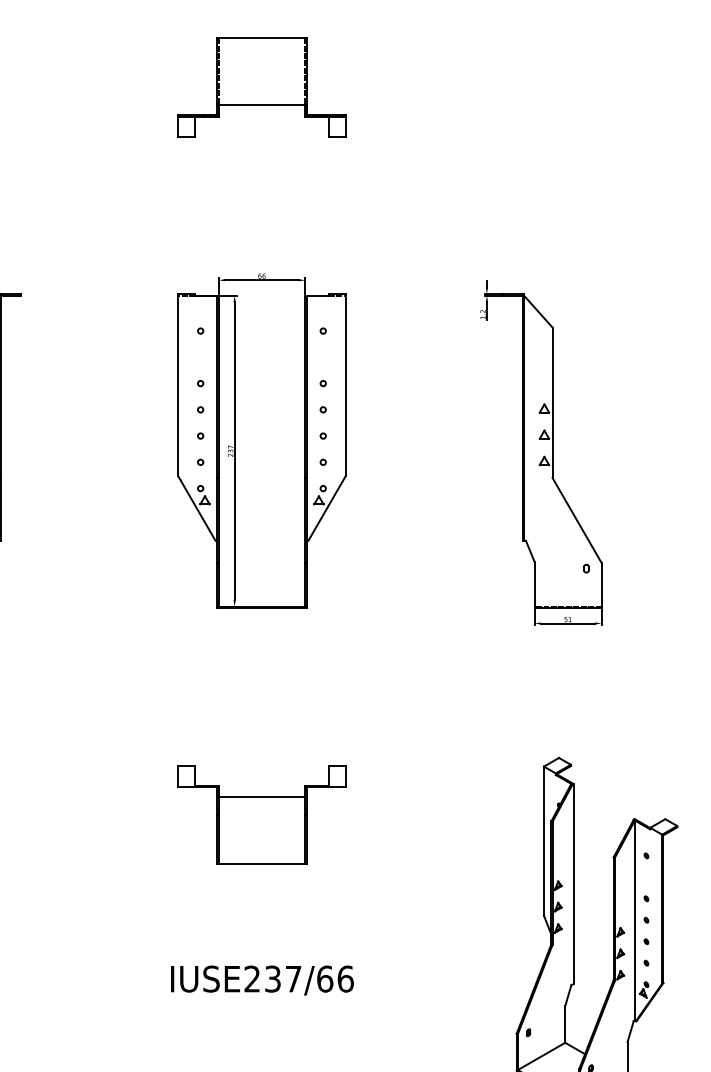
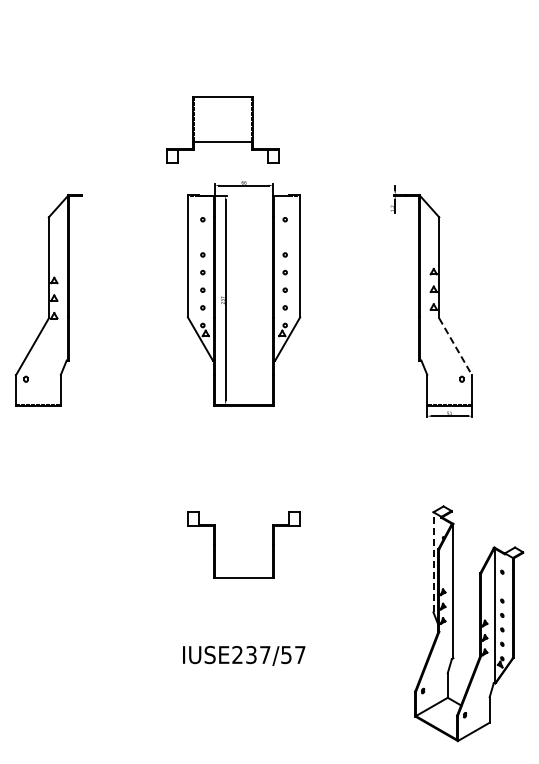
part: (261, 86) -> (222, 129), moved
line: (576, 519) -> (455, 346), solid -> dashed
line: (261, 796) -> (243, 532), removed
line: (543, 839) -> (433, 561), solid -> dashed
text: (335, 978) -> (293, 654), IUSE237/66 -> IUSE237/57

